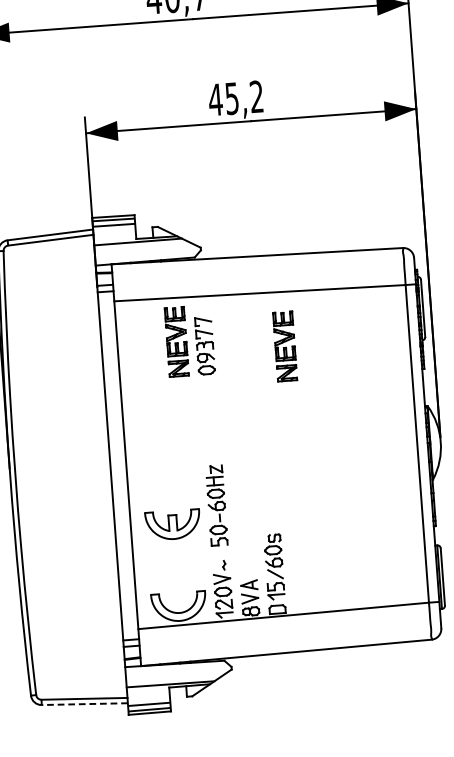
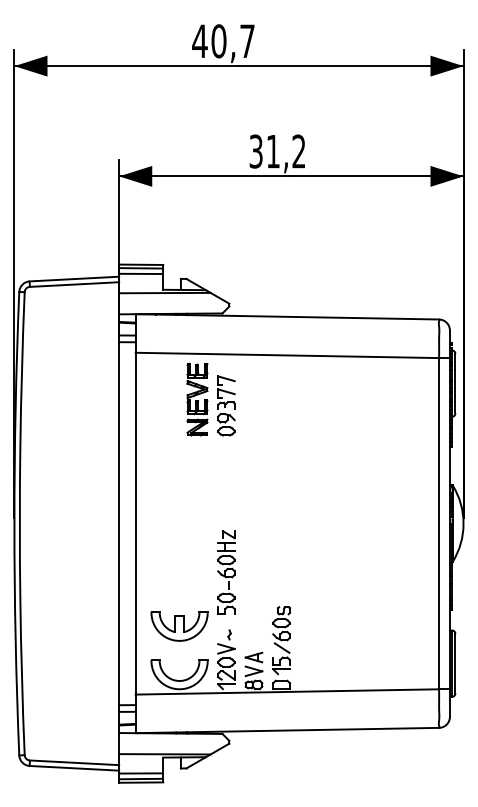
text: (223, 99) -> (264, 151), 45,2 -> 31,2
part: (285, 346) -> (309, 412), removed
part: (172, 525) -> (179, 626), moved
line: (84, 704) -> (74, 768), dashed -> solid

